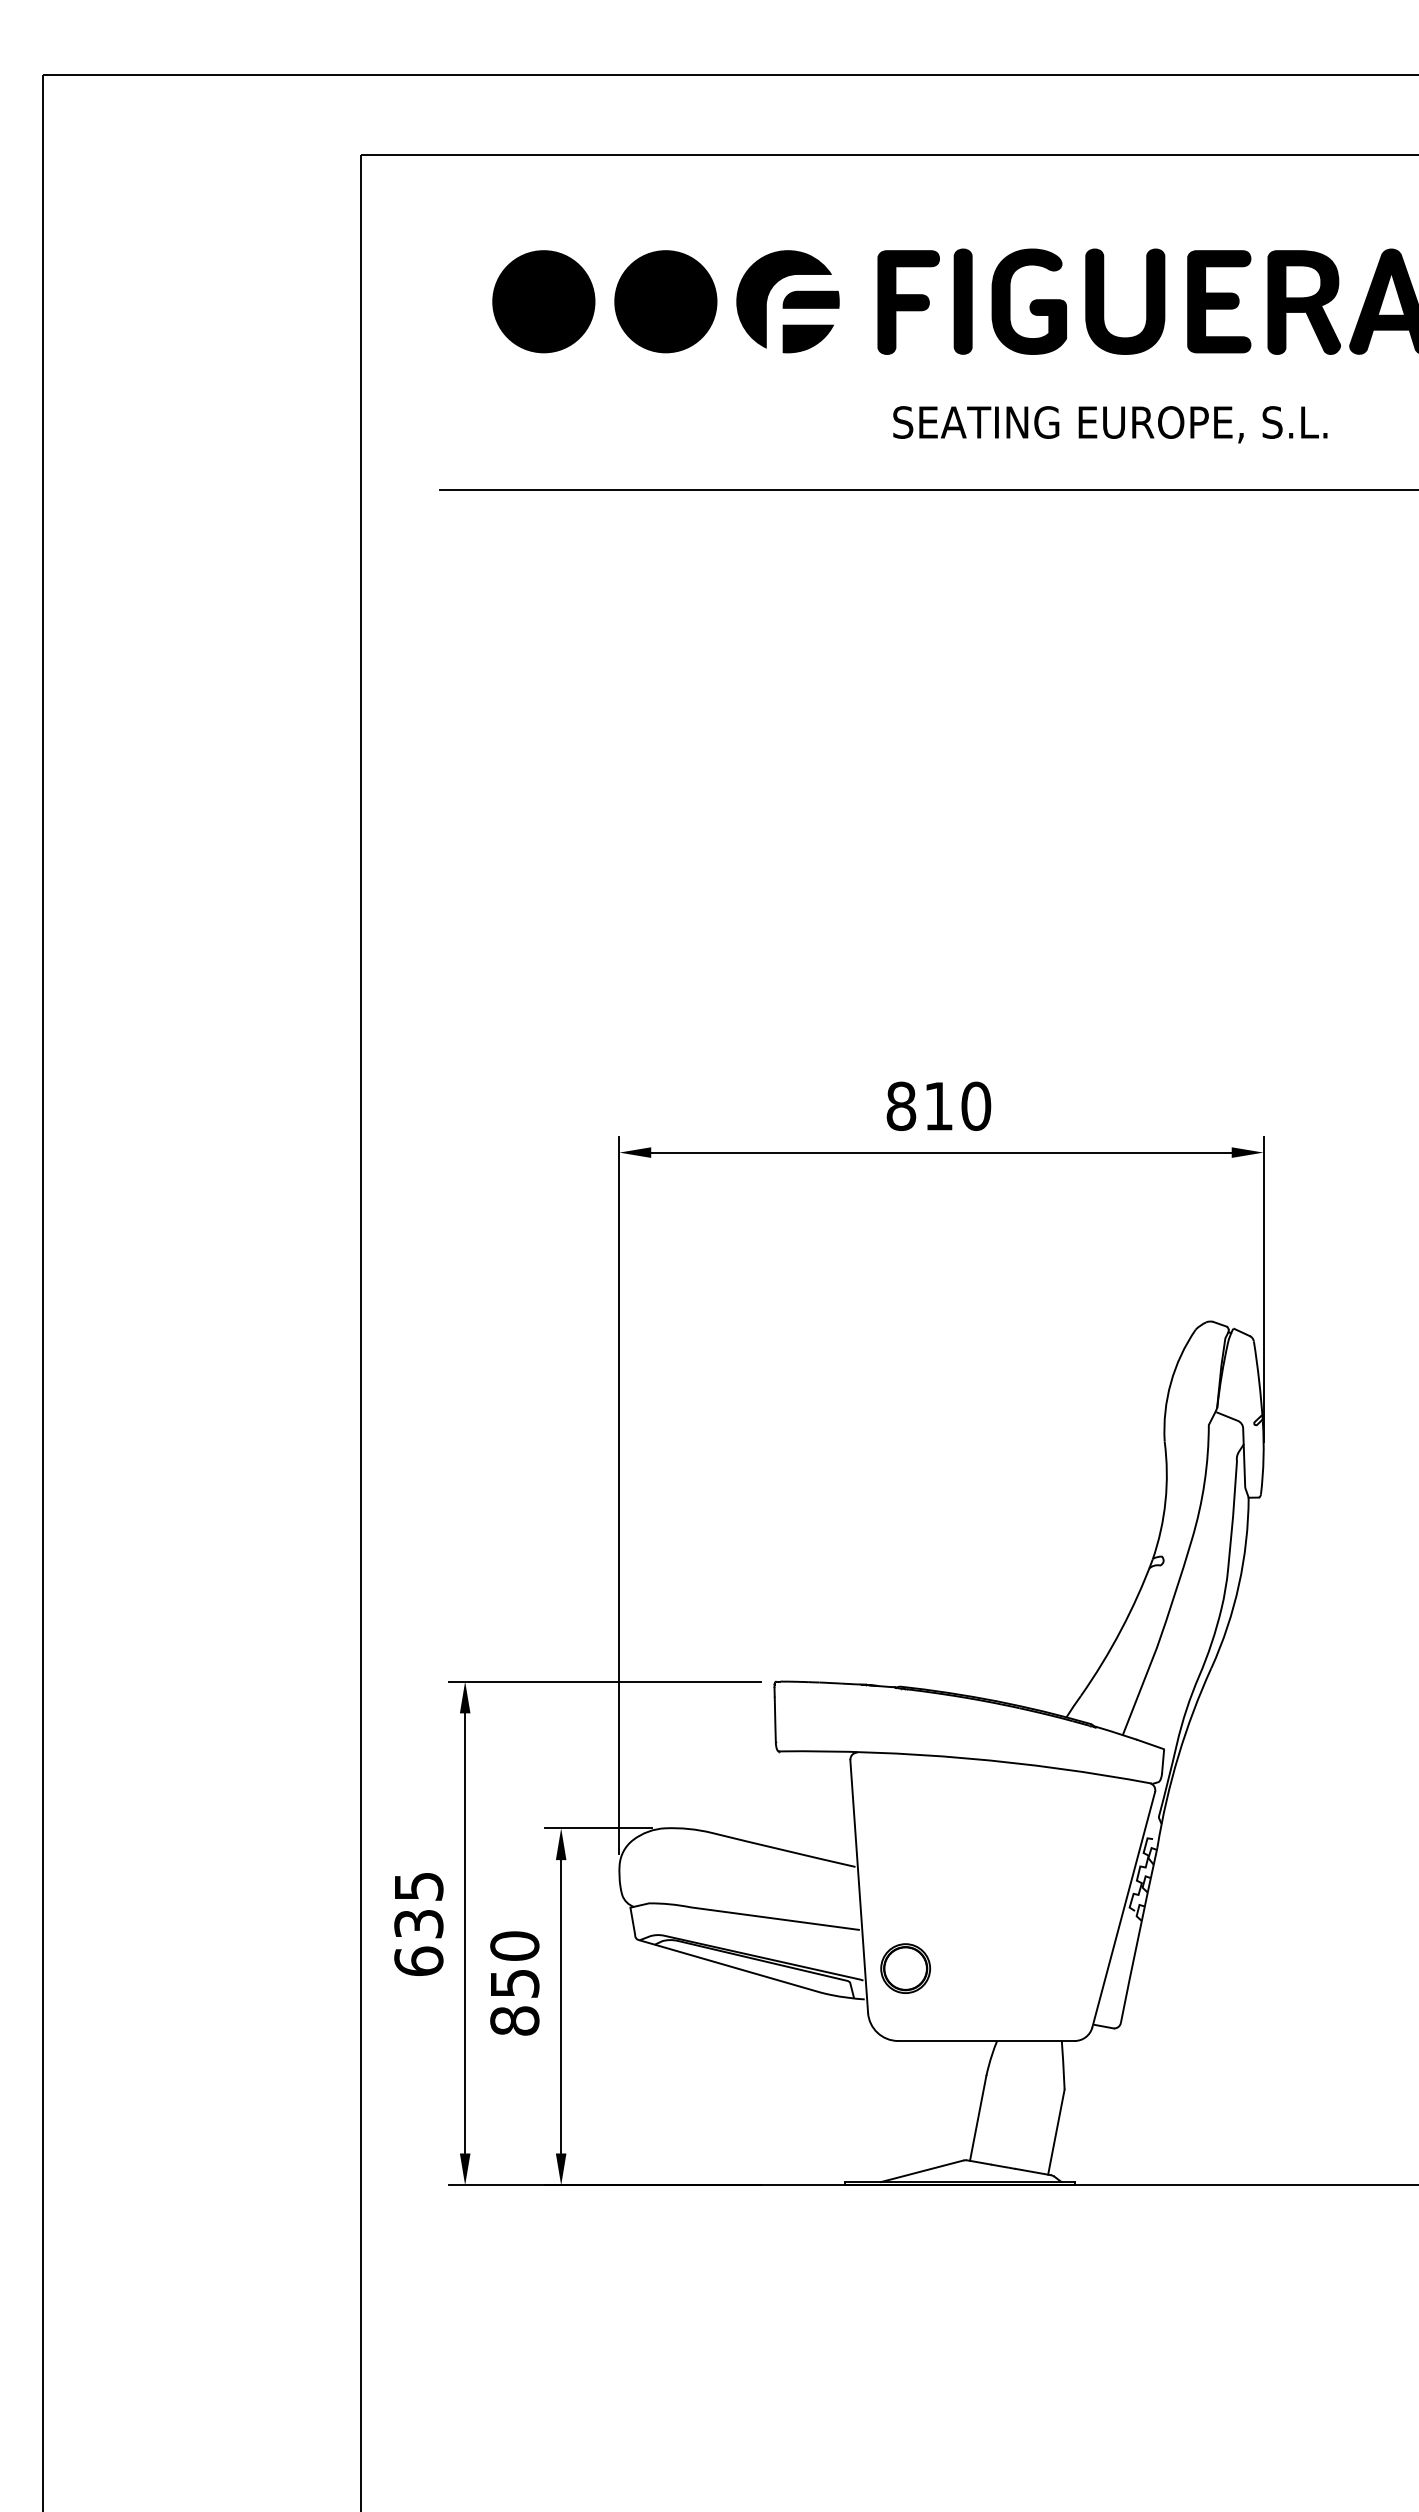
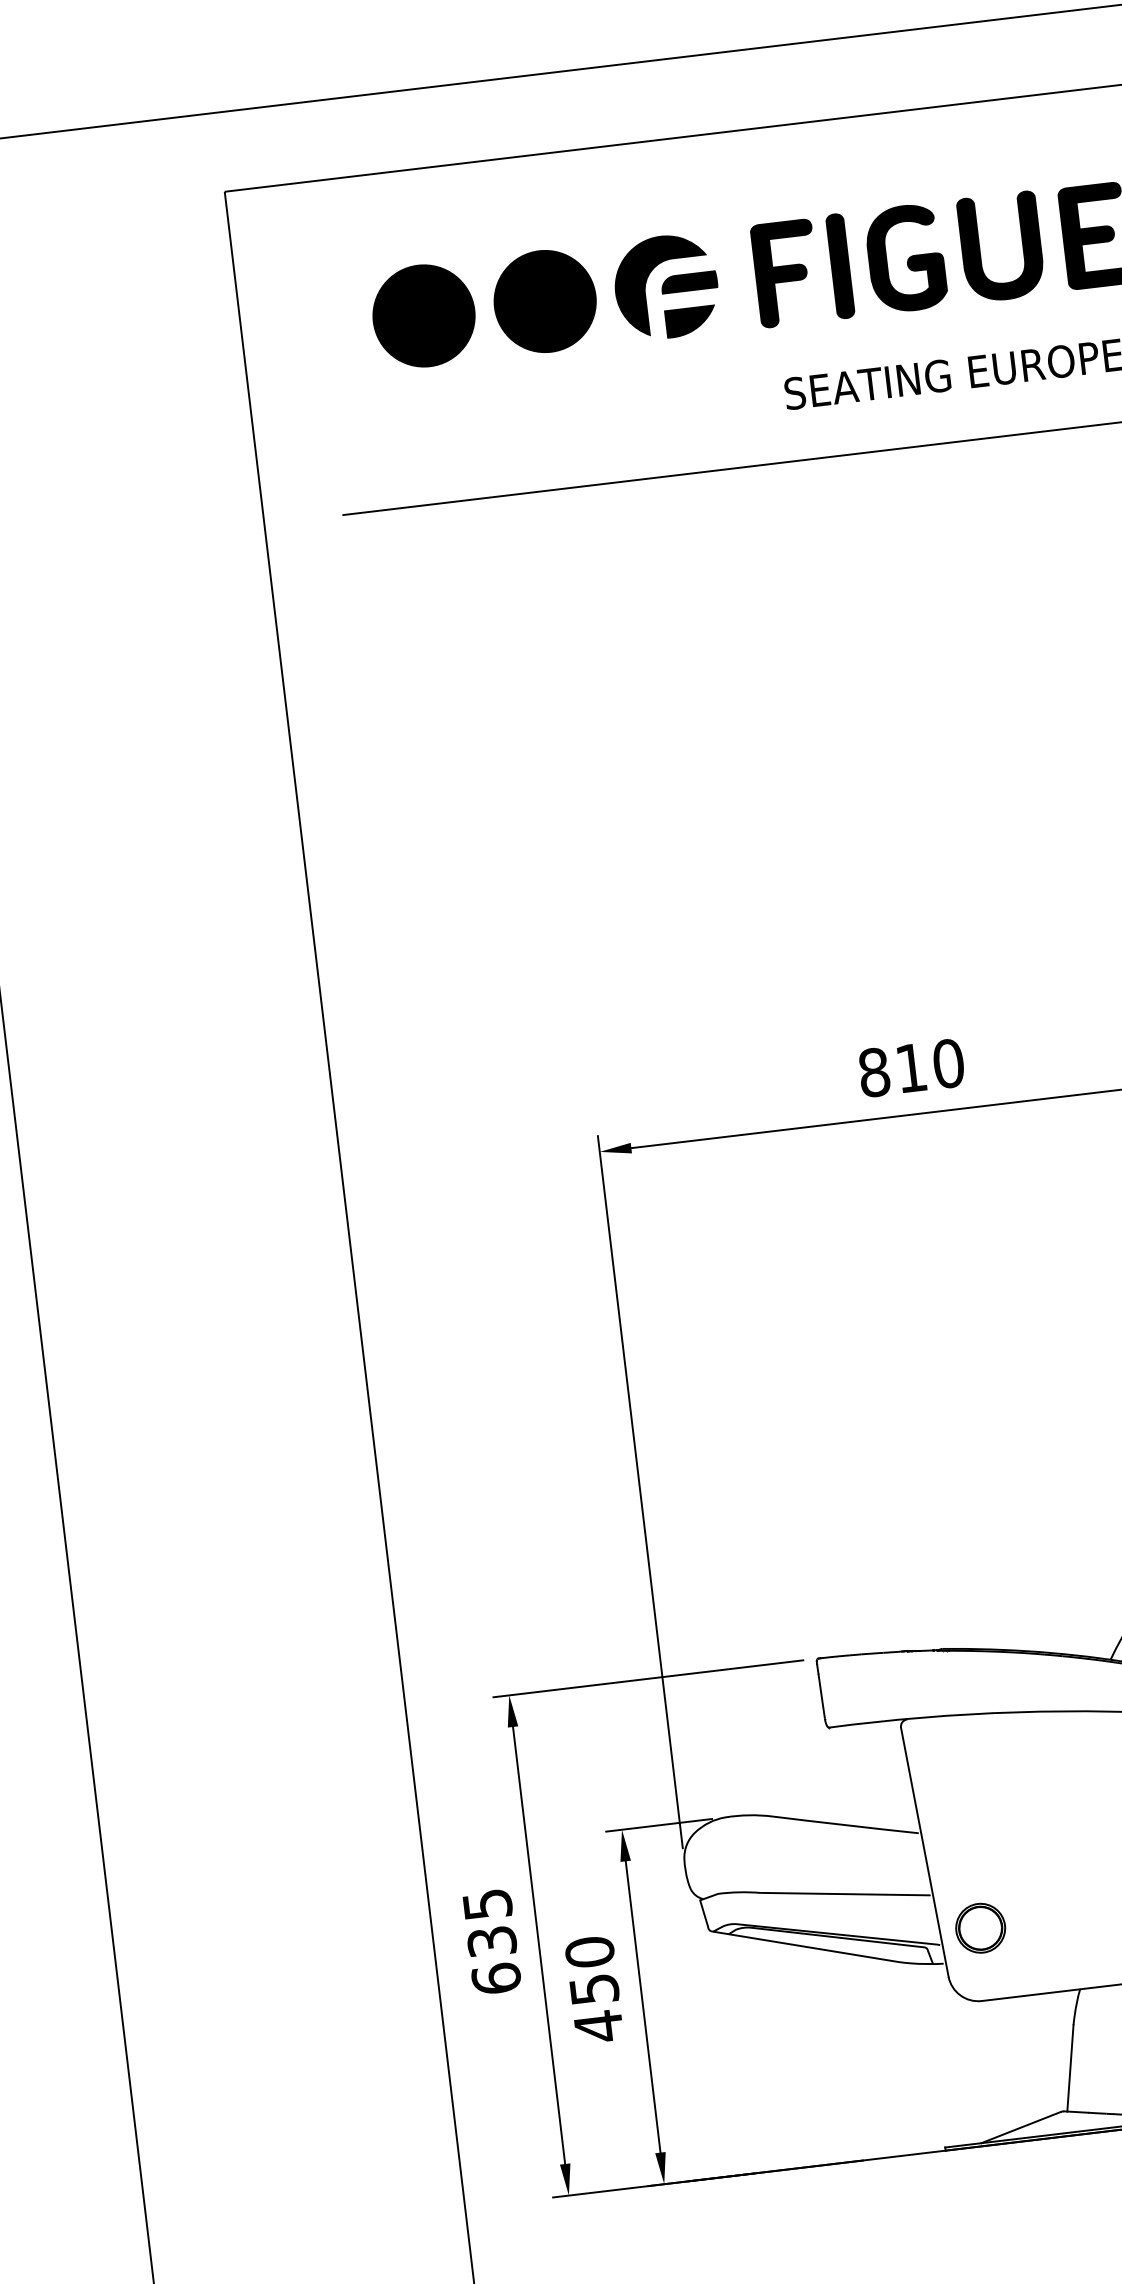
text: (514, 2020) -> (598, 2026), 850 -> 450

